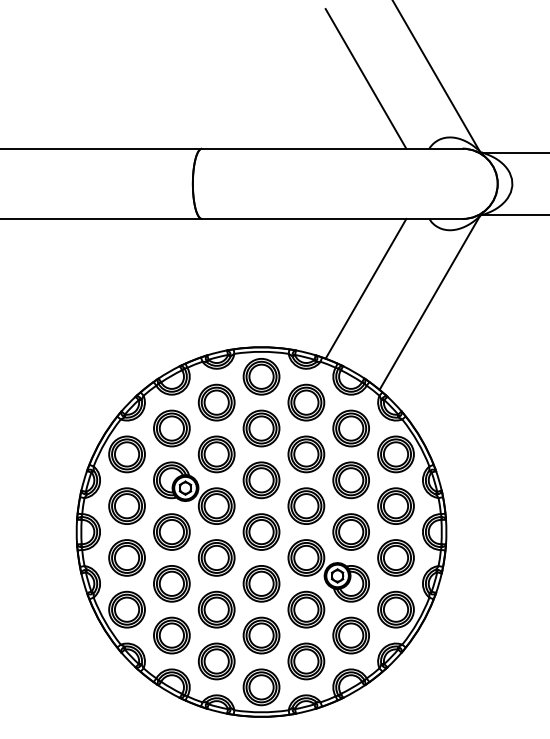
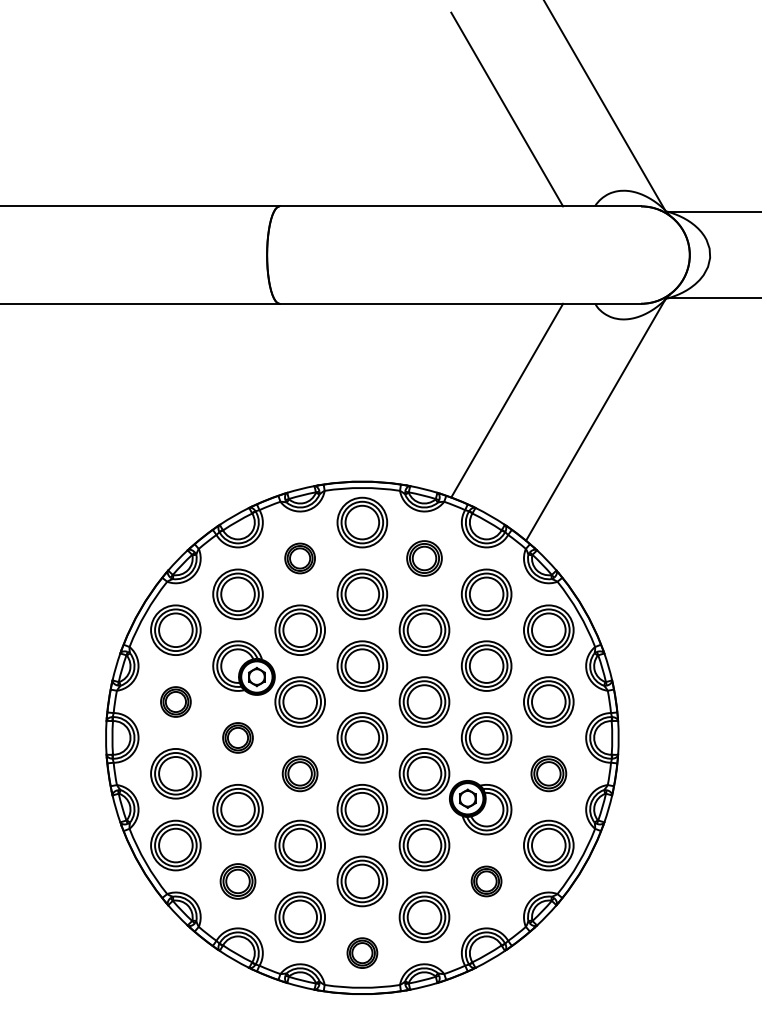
part: (216, 402) -> (299, 558), size x0.6
part: (306, 402) -> (424, 558), size x0.7
part: (126, 505) -> (175, 701), size x0.6
part: (171, 531) -> (237, 737), size x0.6
part: (216, 557) -> (299, 773), size x0.7
part: (395, 557) -> (548, 773), size x0.7
part: (171, 635) -> (237, 881), size x0.7
part: (351, 635) -> (486, 881), size x0.6
part: (261, 686) -> (362, 952), size x0.6

